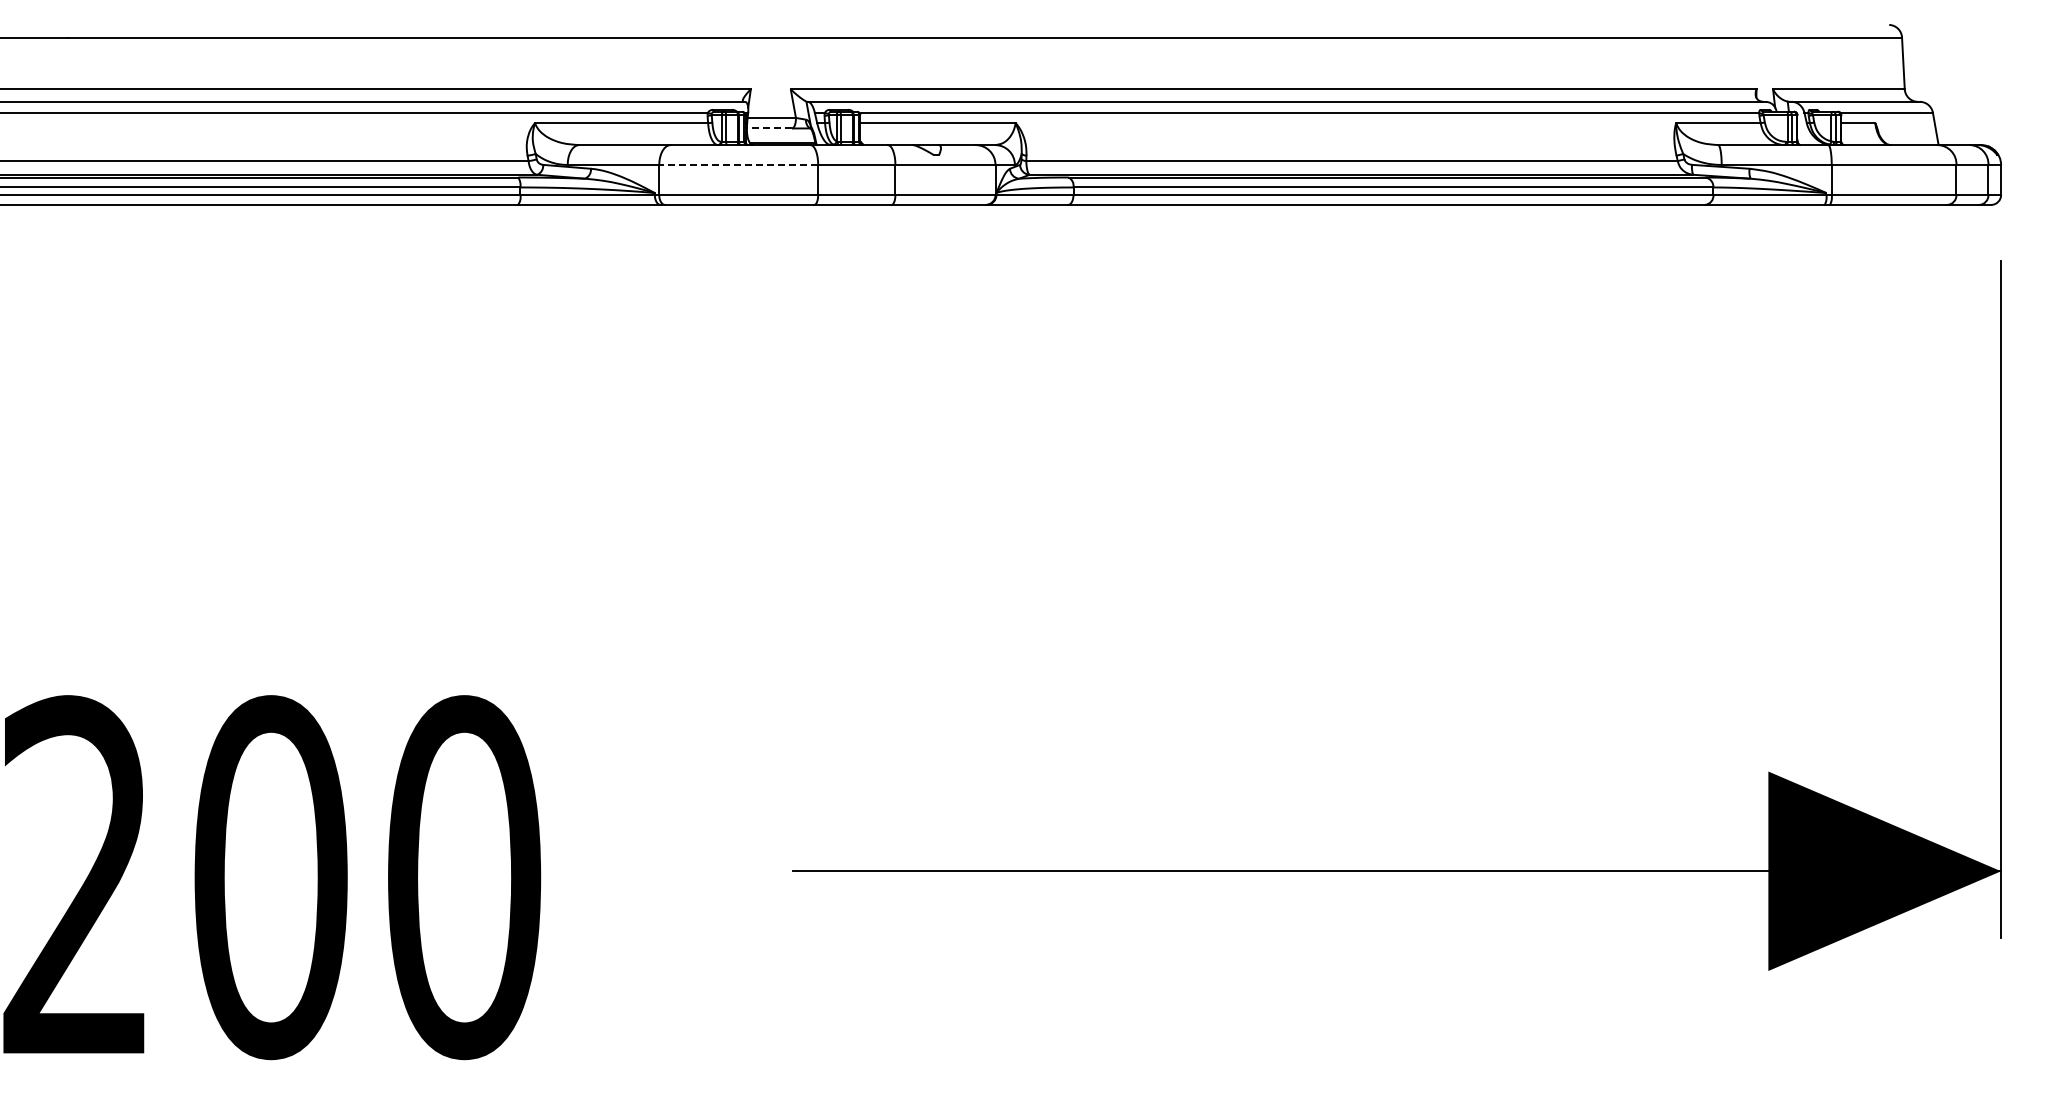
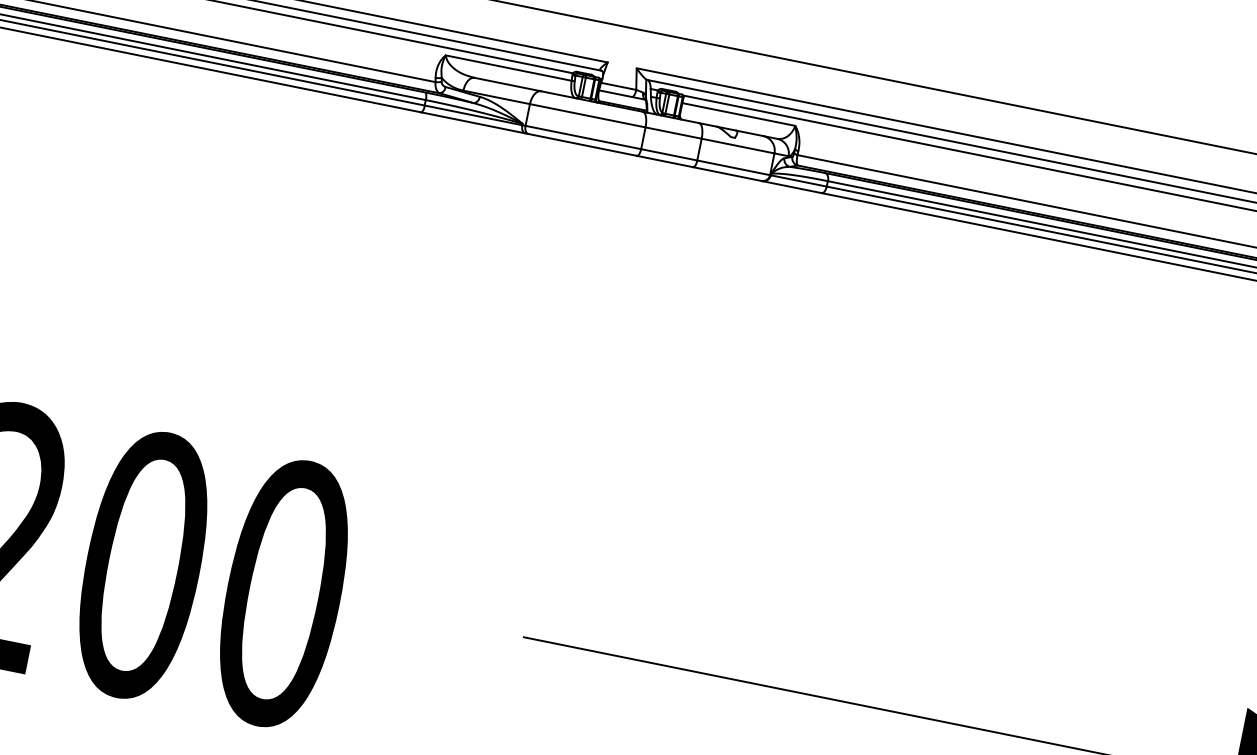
line: (769, 128) -> (615, 93), dashed -> solid
line: (738, 165) -> (587, 116), dashed -> solid

